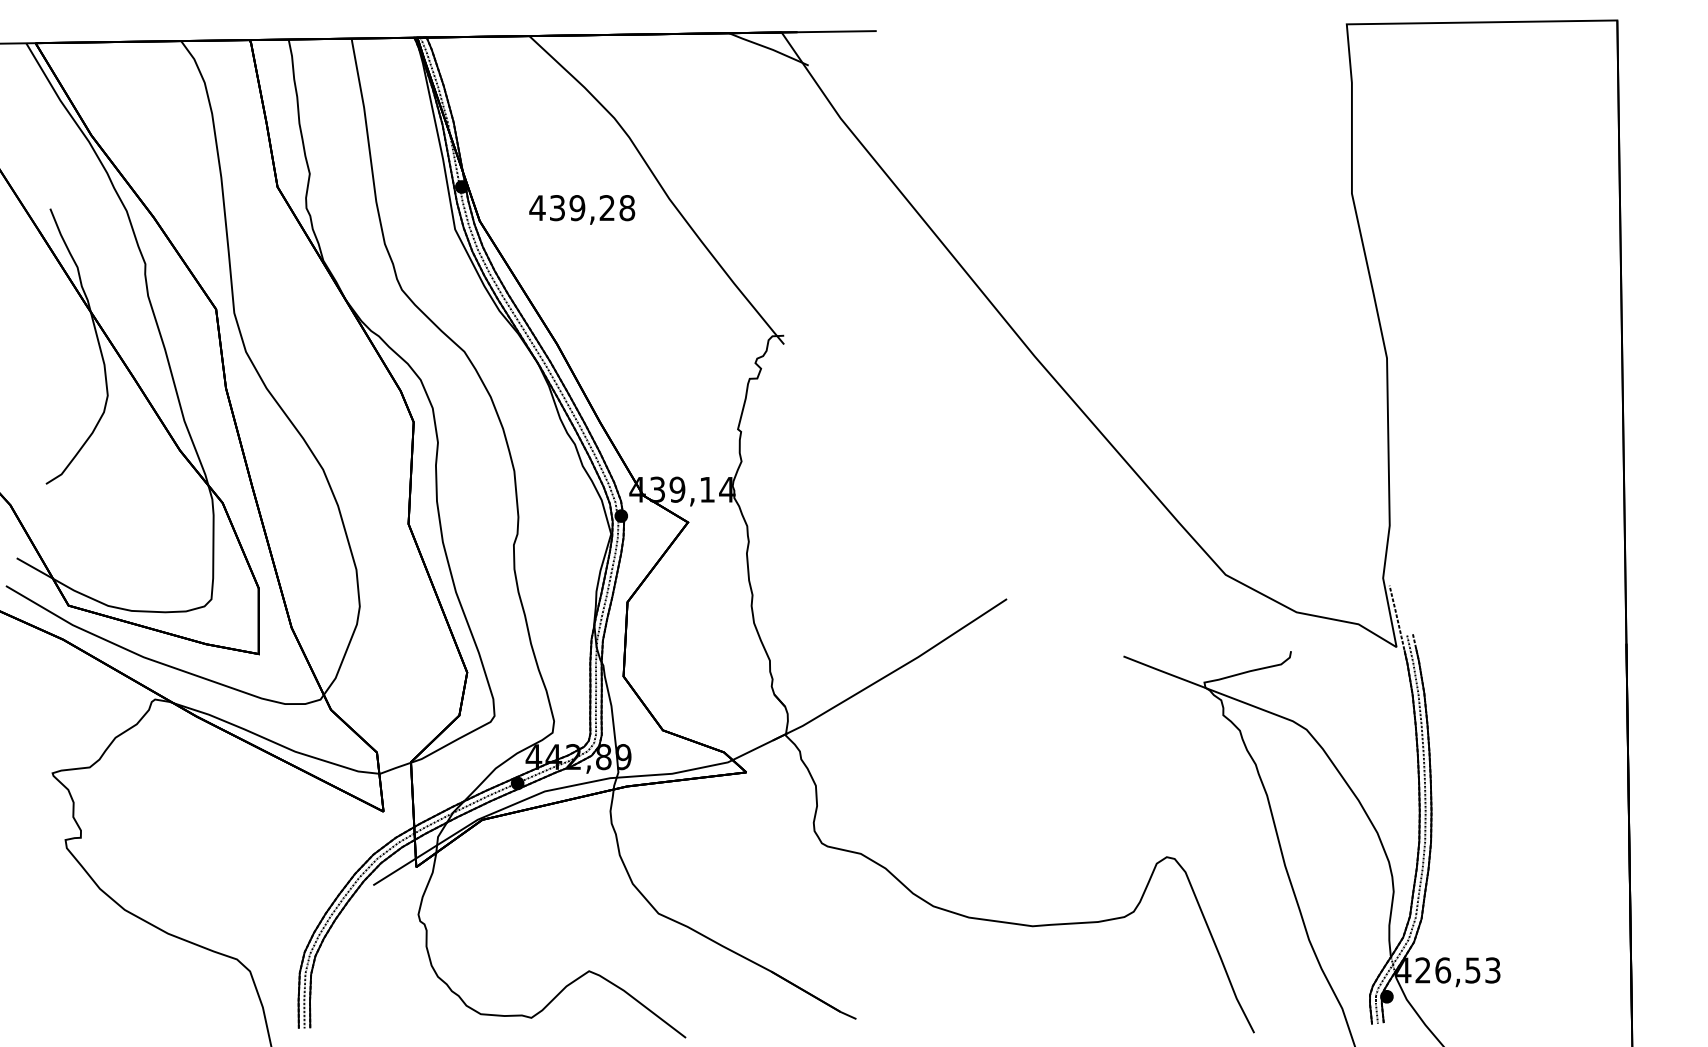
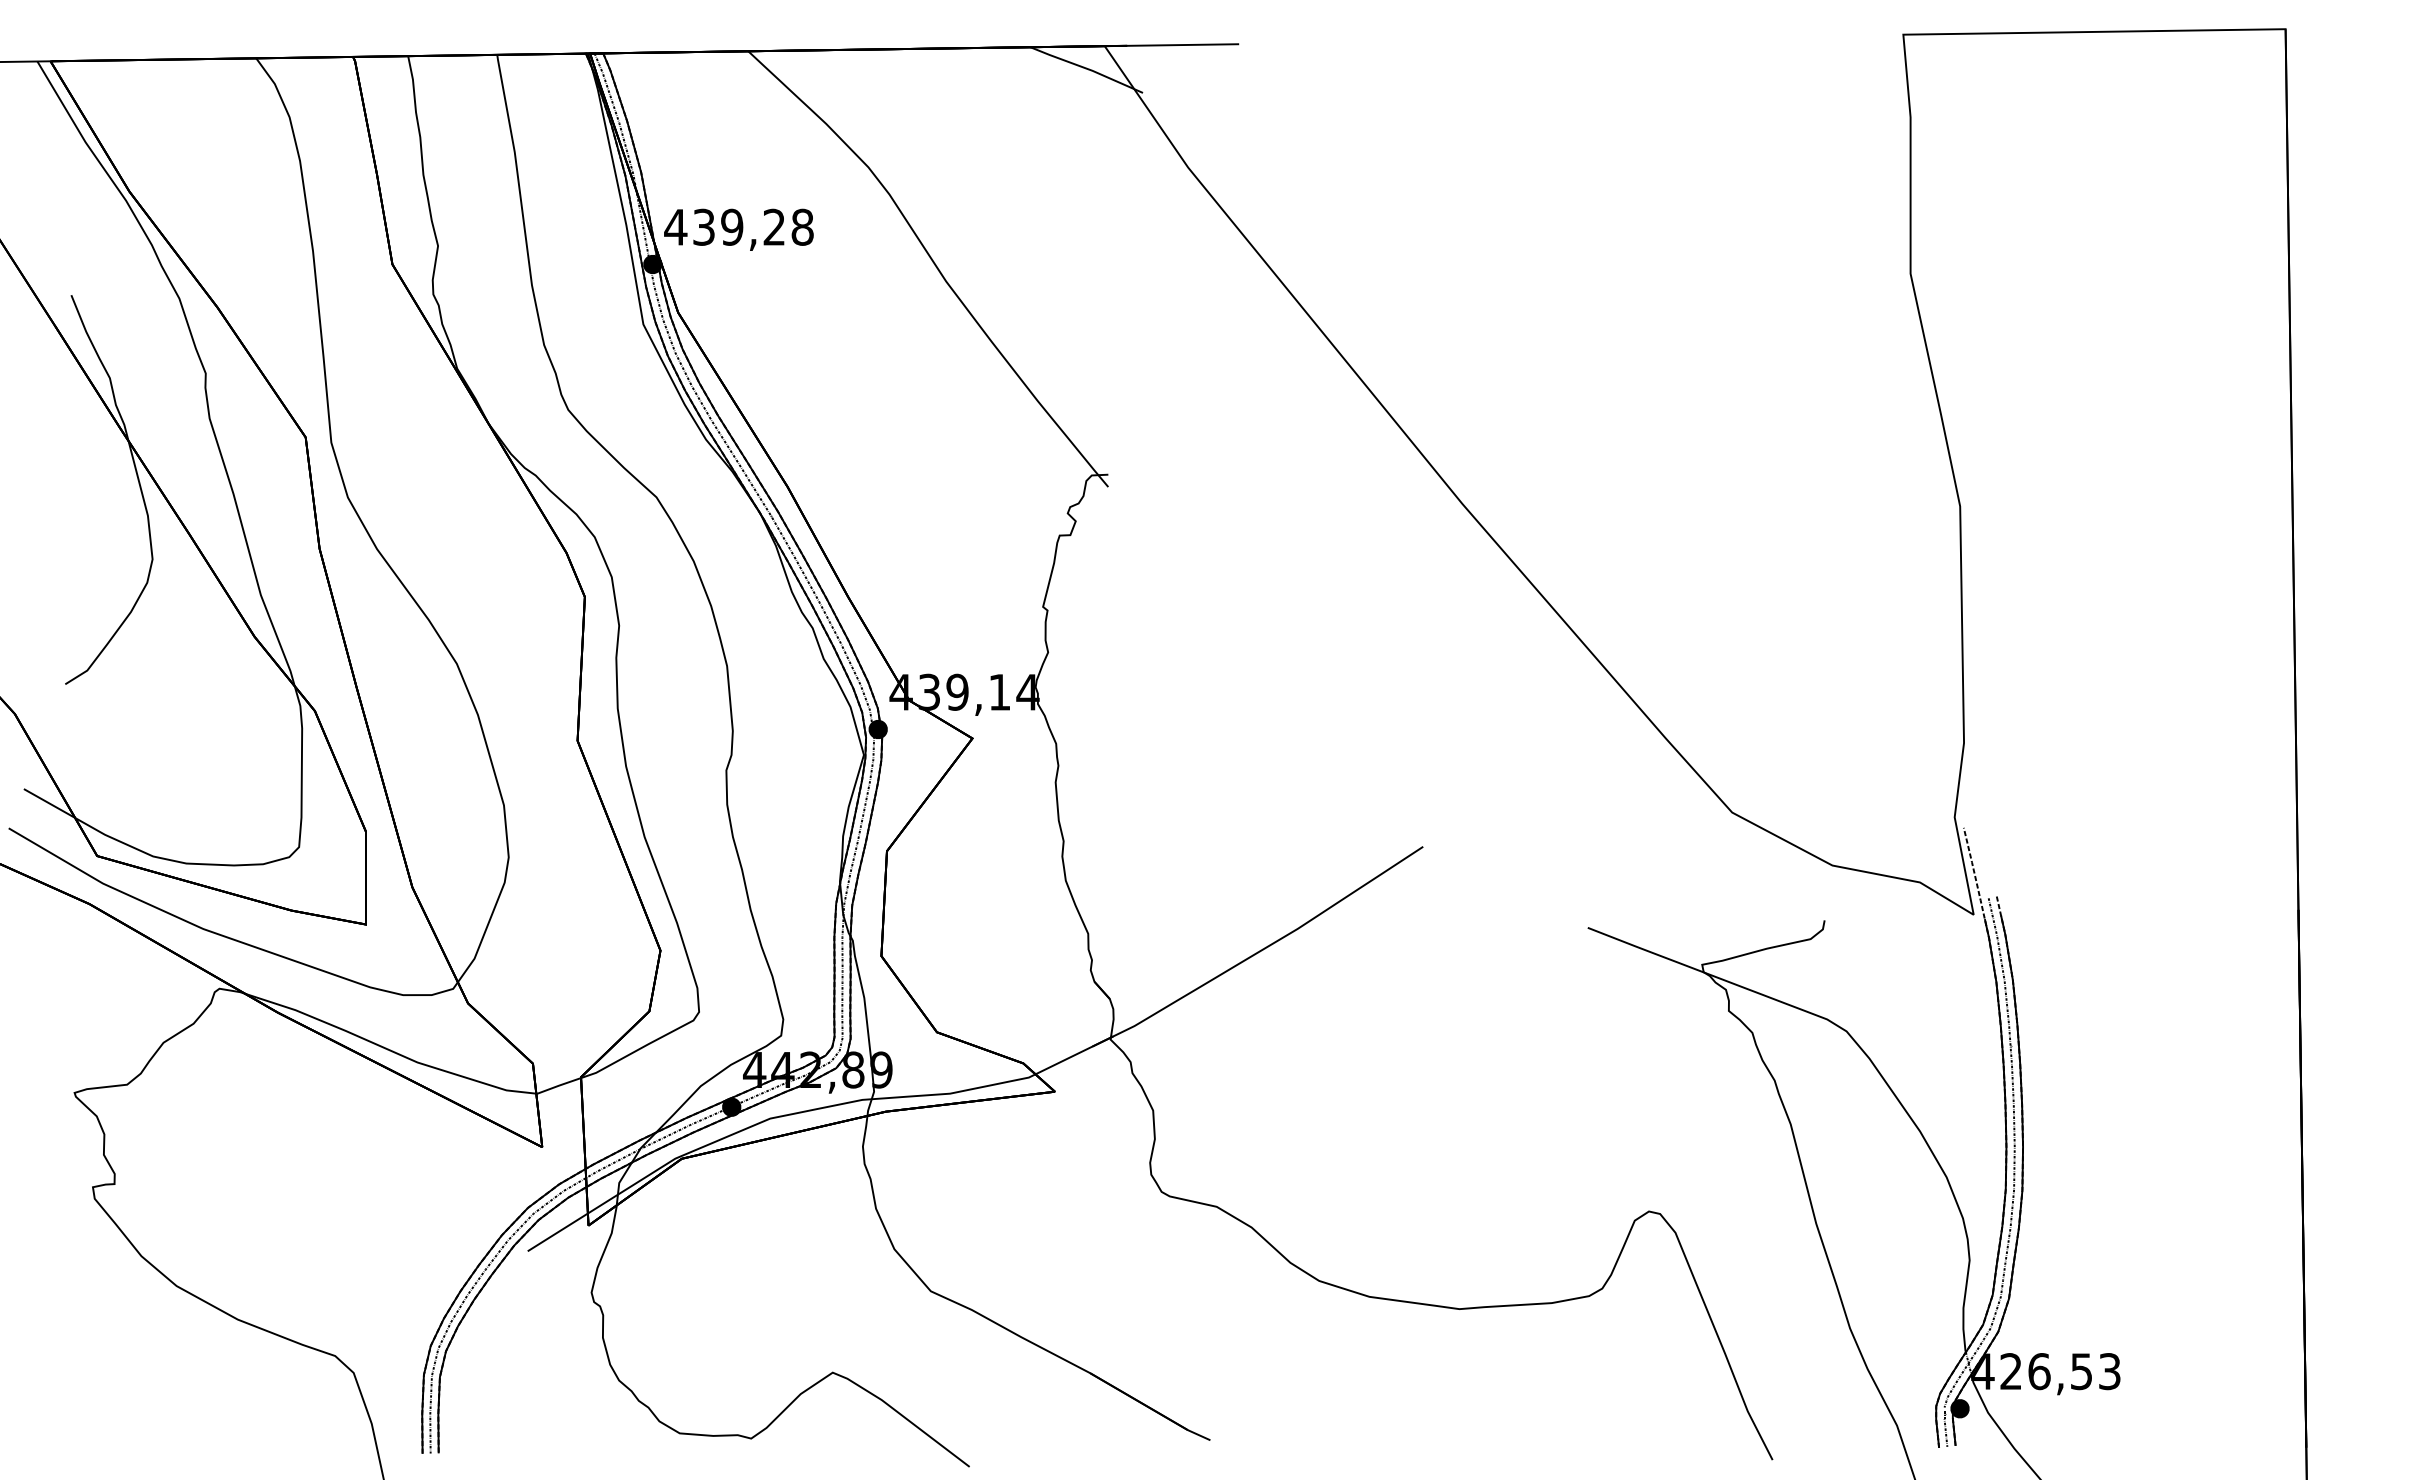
text: (581, 209) -> (738, 229), moved

